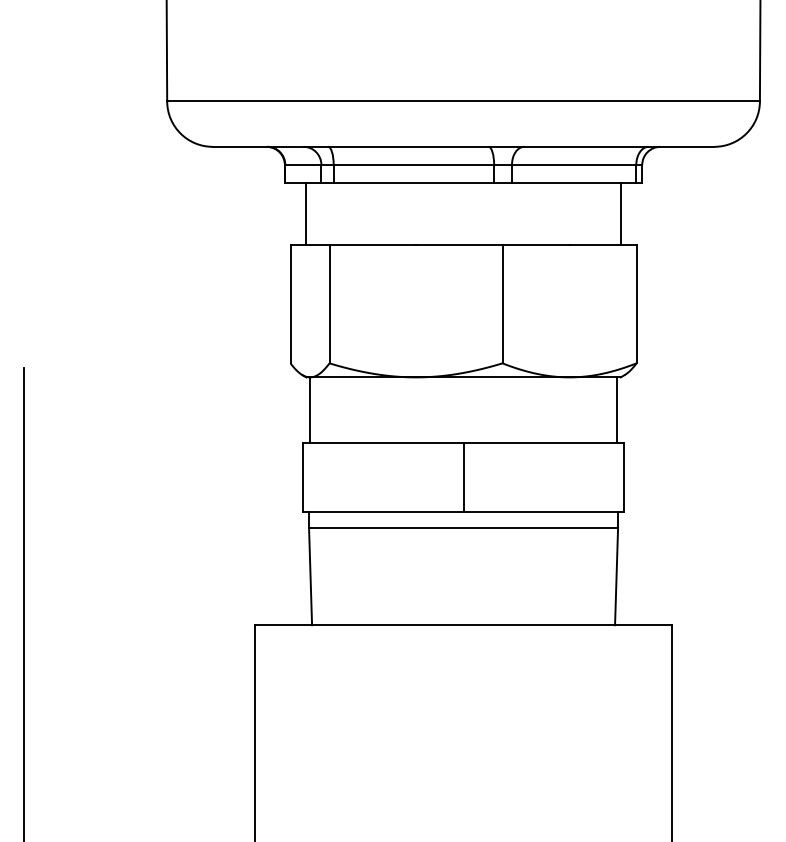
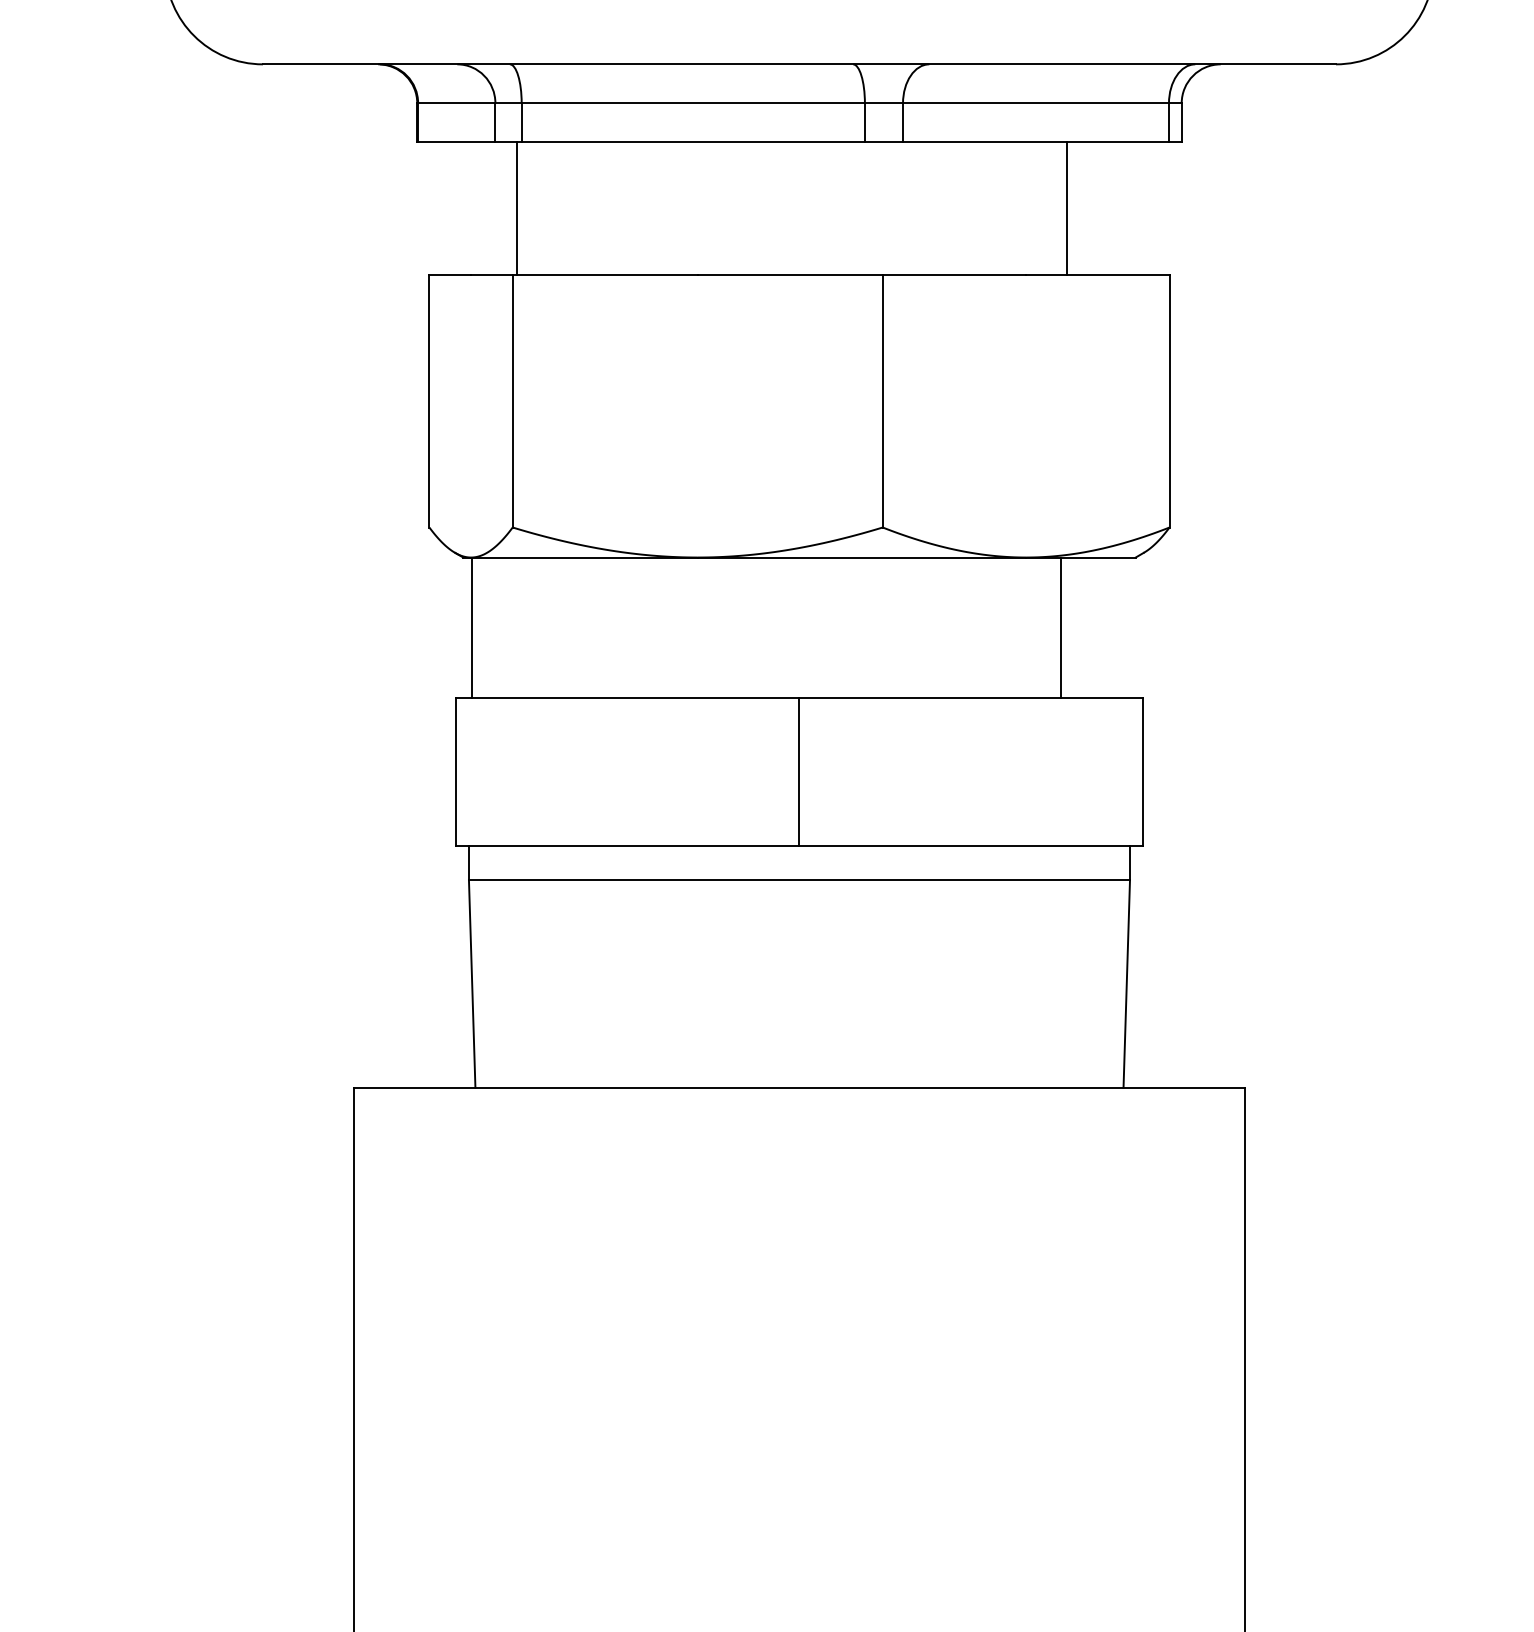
line: (306, 214) -> (516, 209), moved
line: (620, 214) -> (1066, 209), moved
line: (616, 410) -> (1060, 628), moved

